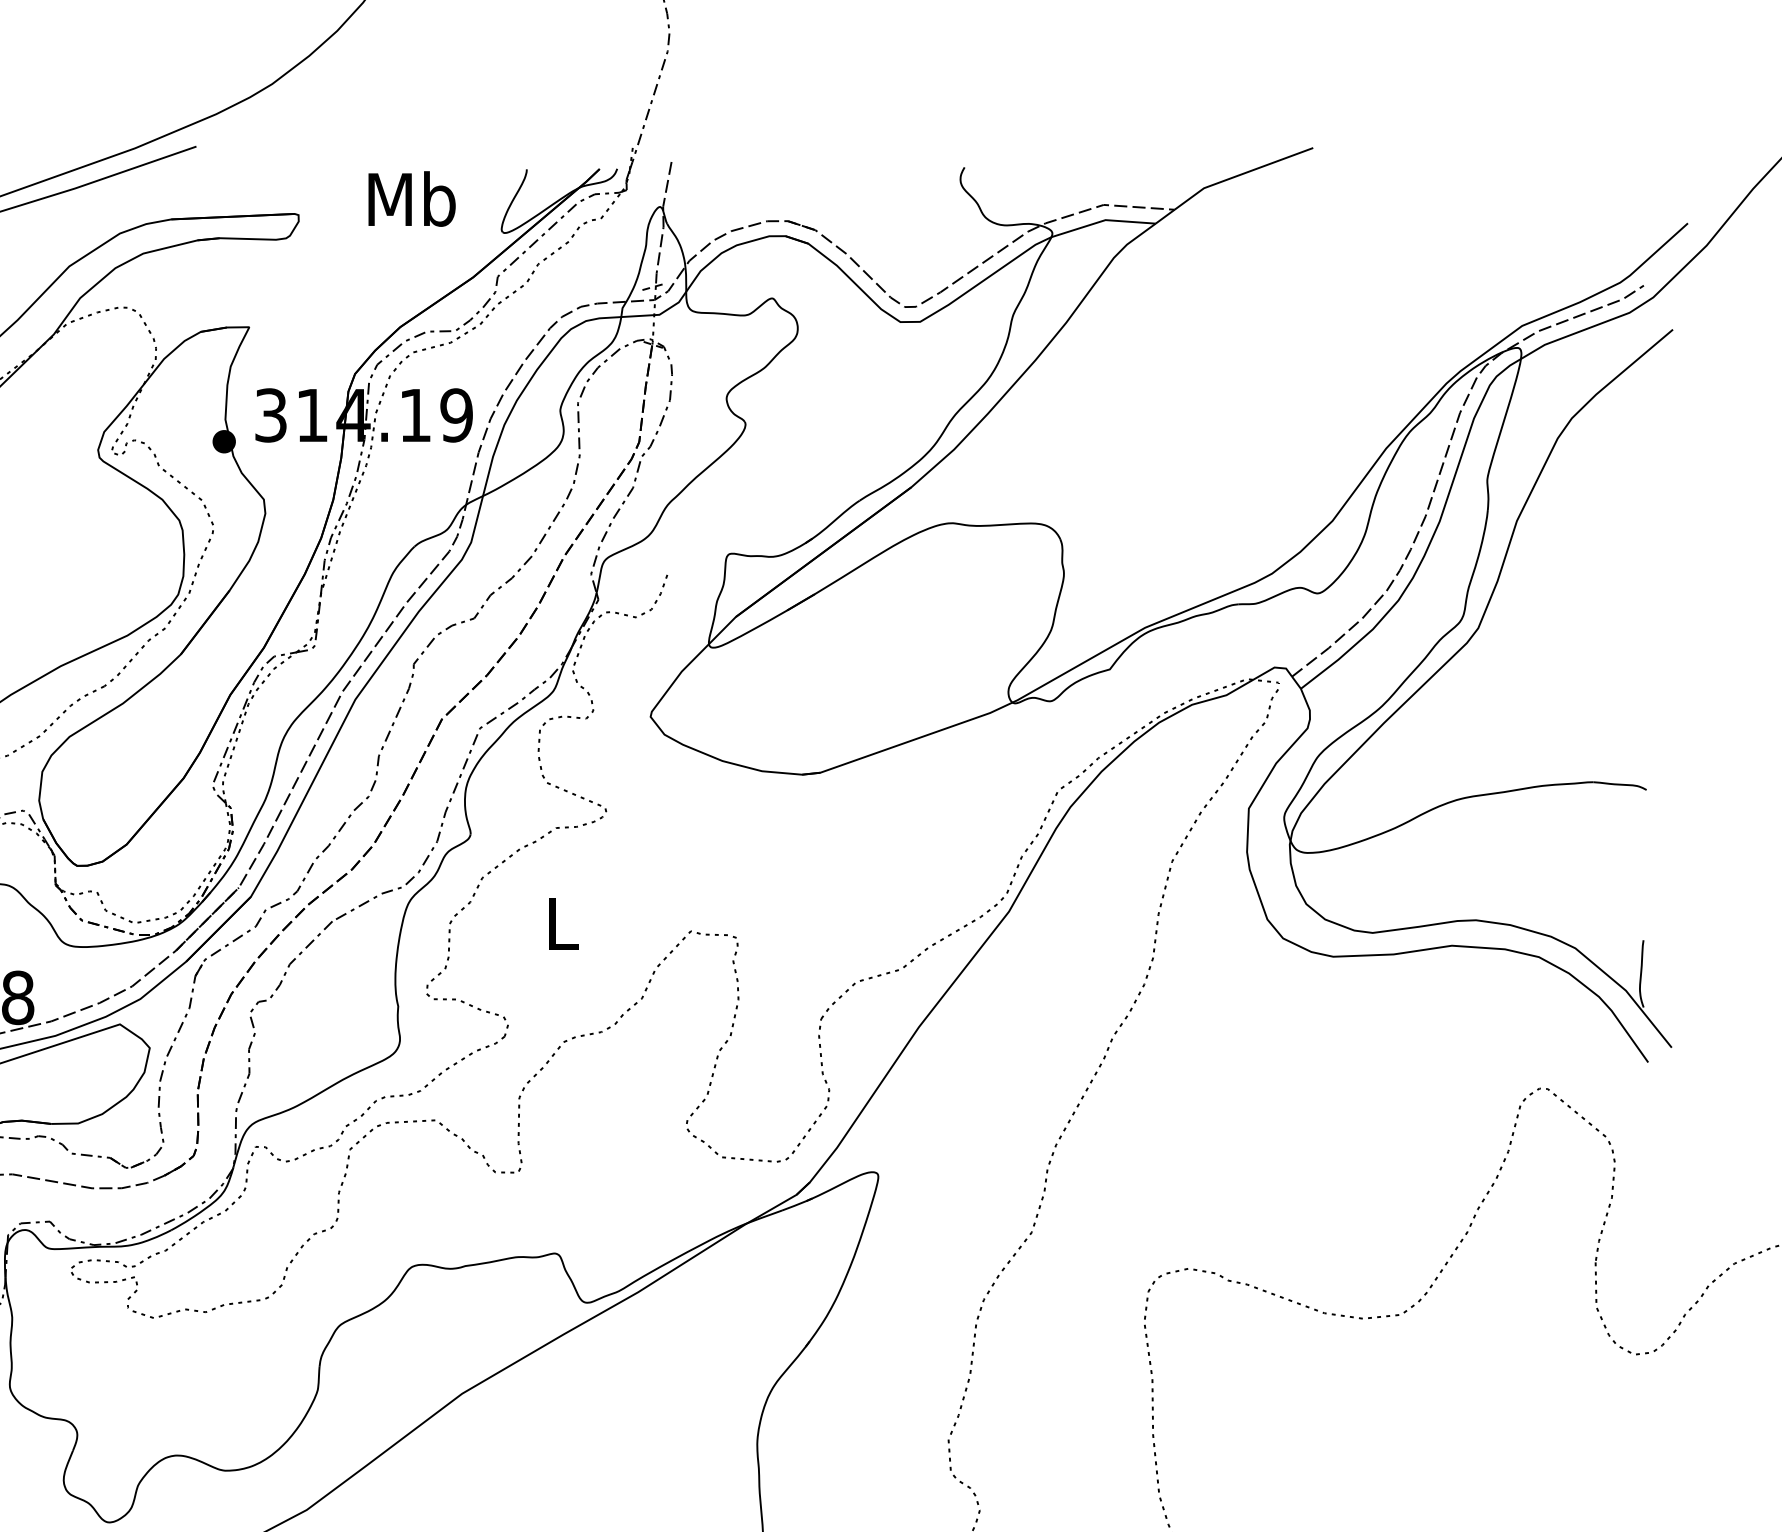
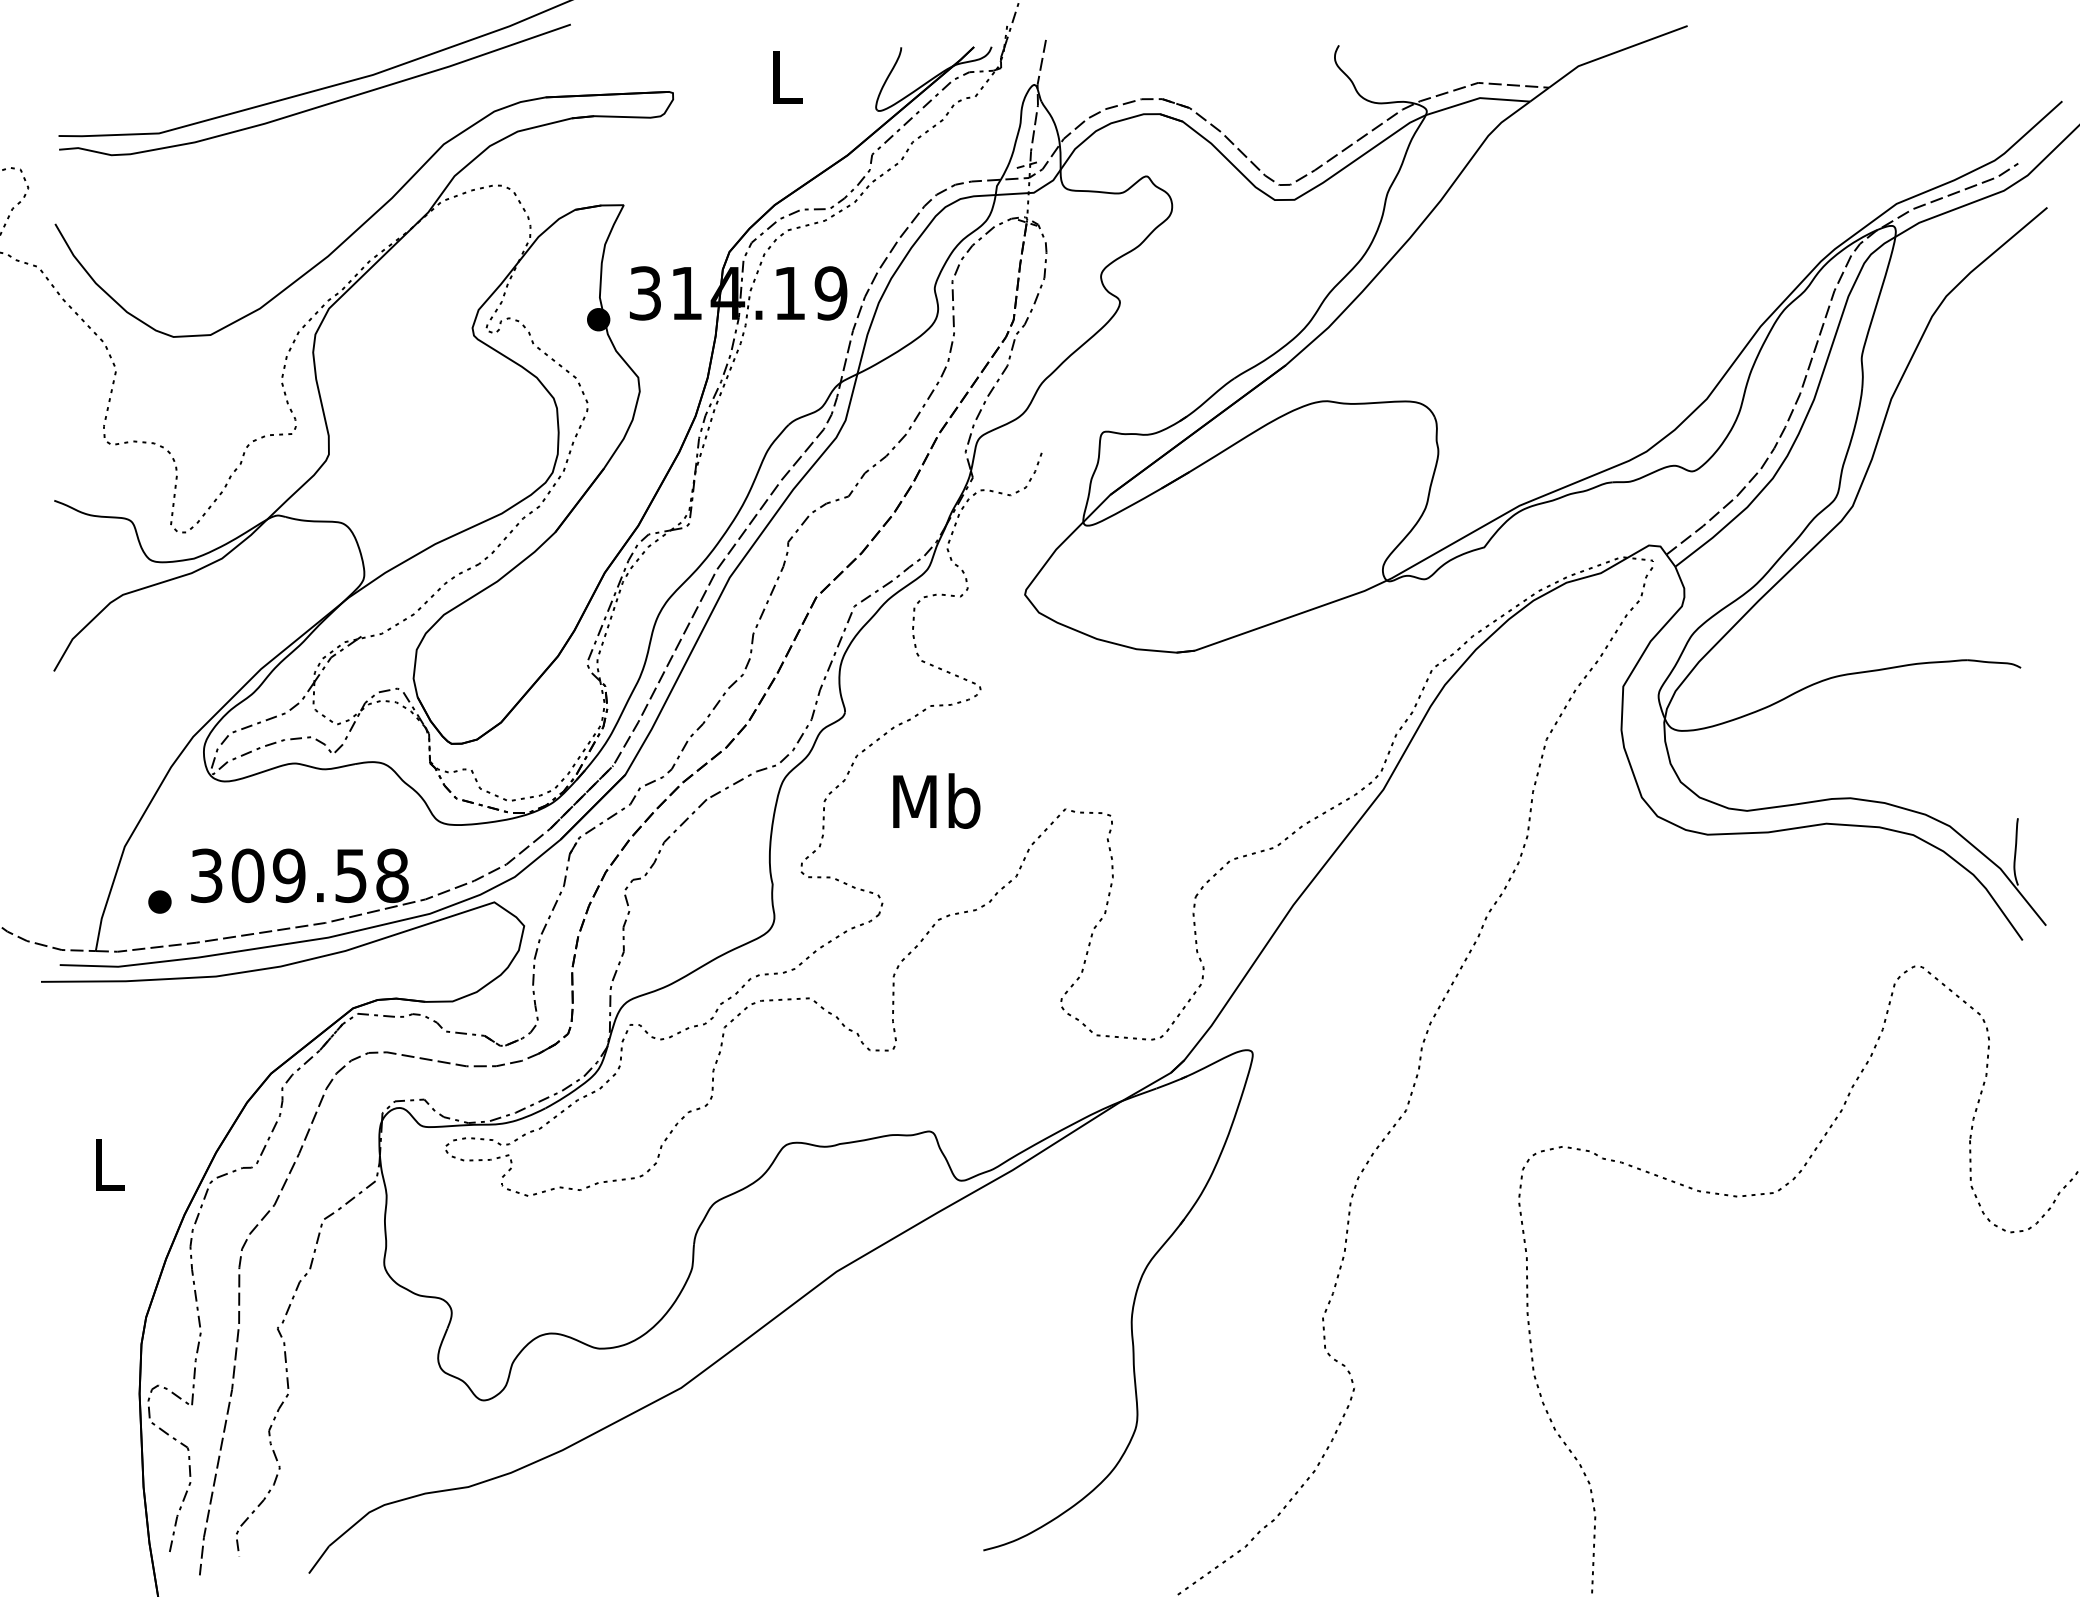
text: (412, 198) -> (786, 76), Mb -> L
text: (562, 922) -> (936, 800), L -> Mb

